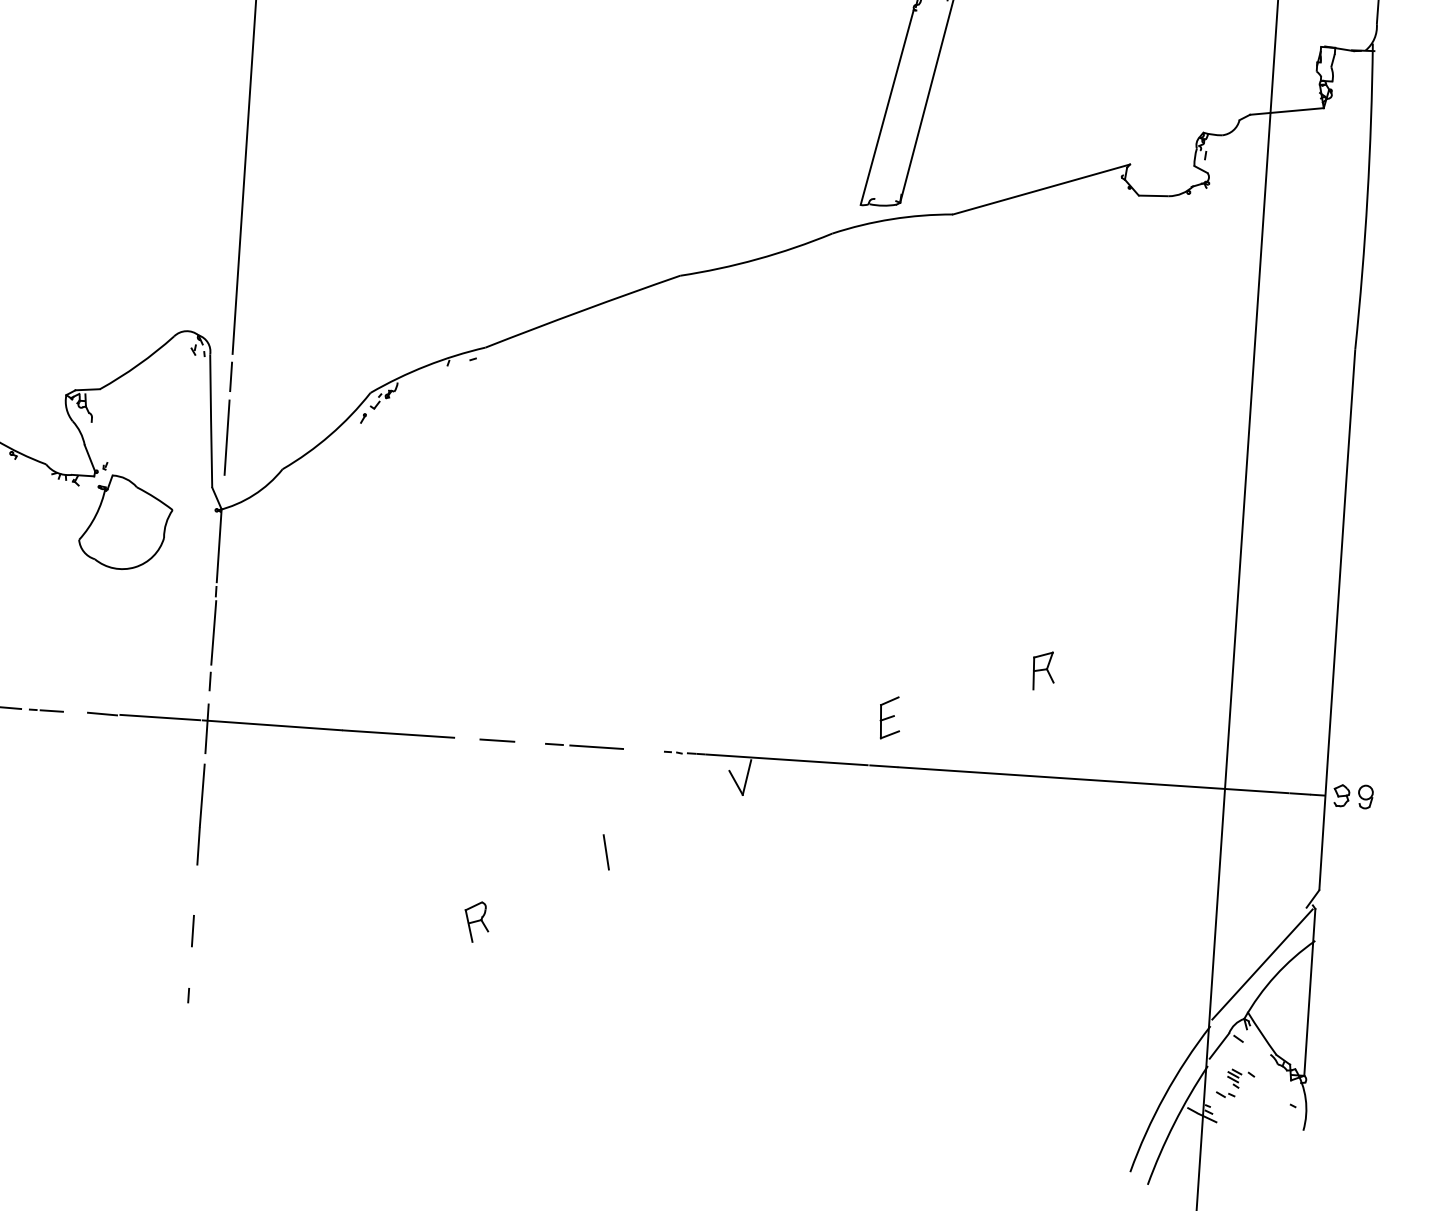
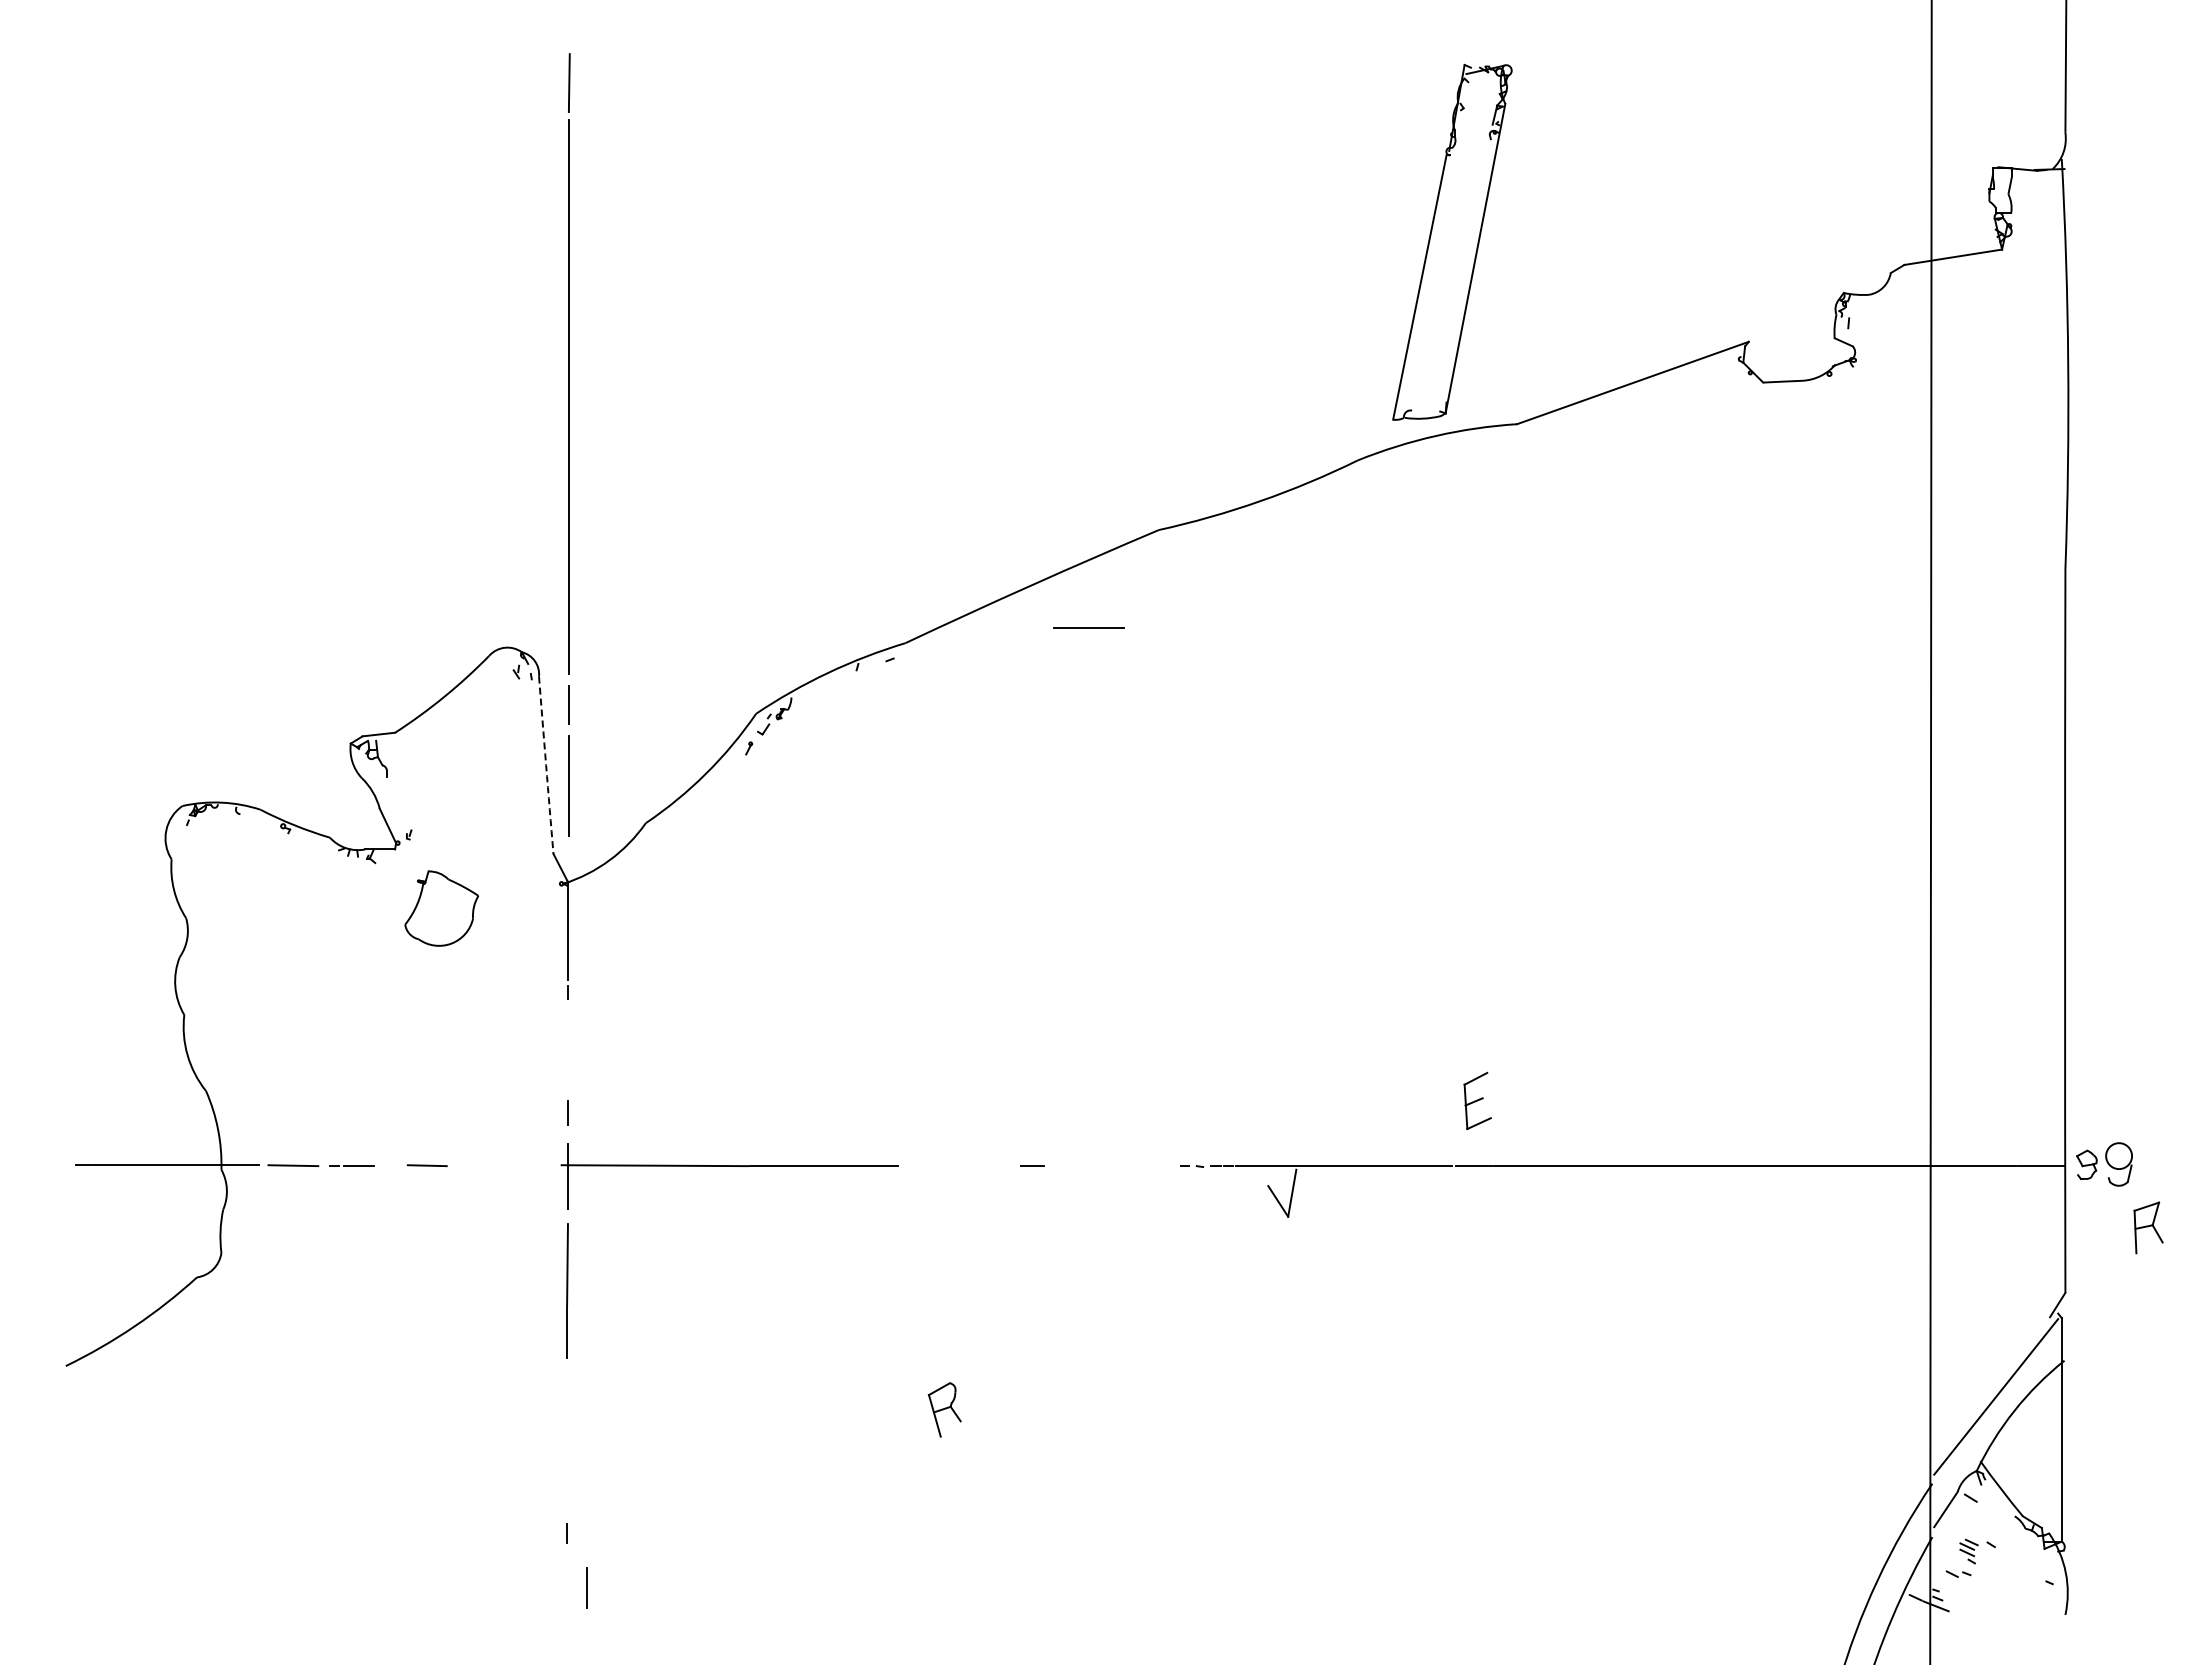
arc: (211, 421) -> (546, 765), solid -> dashed
part: (125, 522) -> (441, 908), size x0.6
line: (213, 632) -> (567, 1047), removed
part: (1043, 670) -> (2148, 1227), moved
line: (160, 717) -> (504, 1165), removed
line: (496, 740) -> (955, 1166), removed
line: (596, 746) -> (1088, 627), moved
part: (1365, 797) -> (2118, 1164), size x1.4
line: (606, 851) -> (1111, 1304), removed
line: (192, 930) -> (586, 1587), moved

